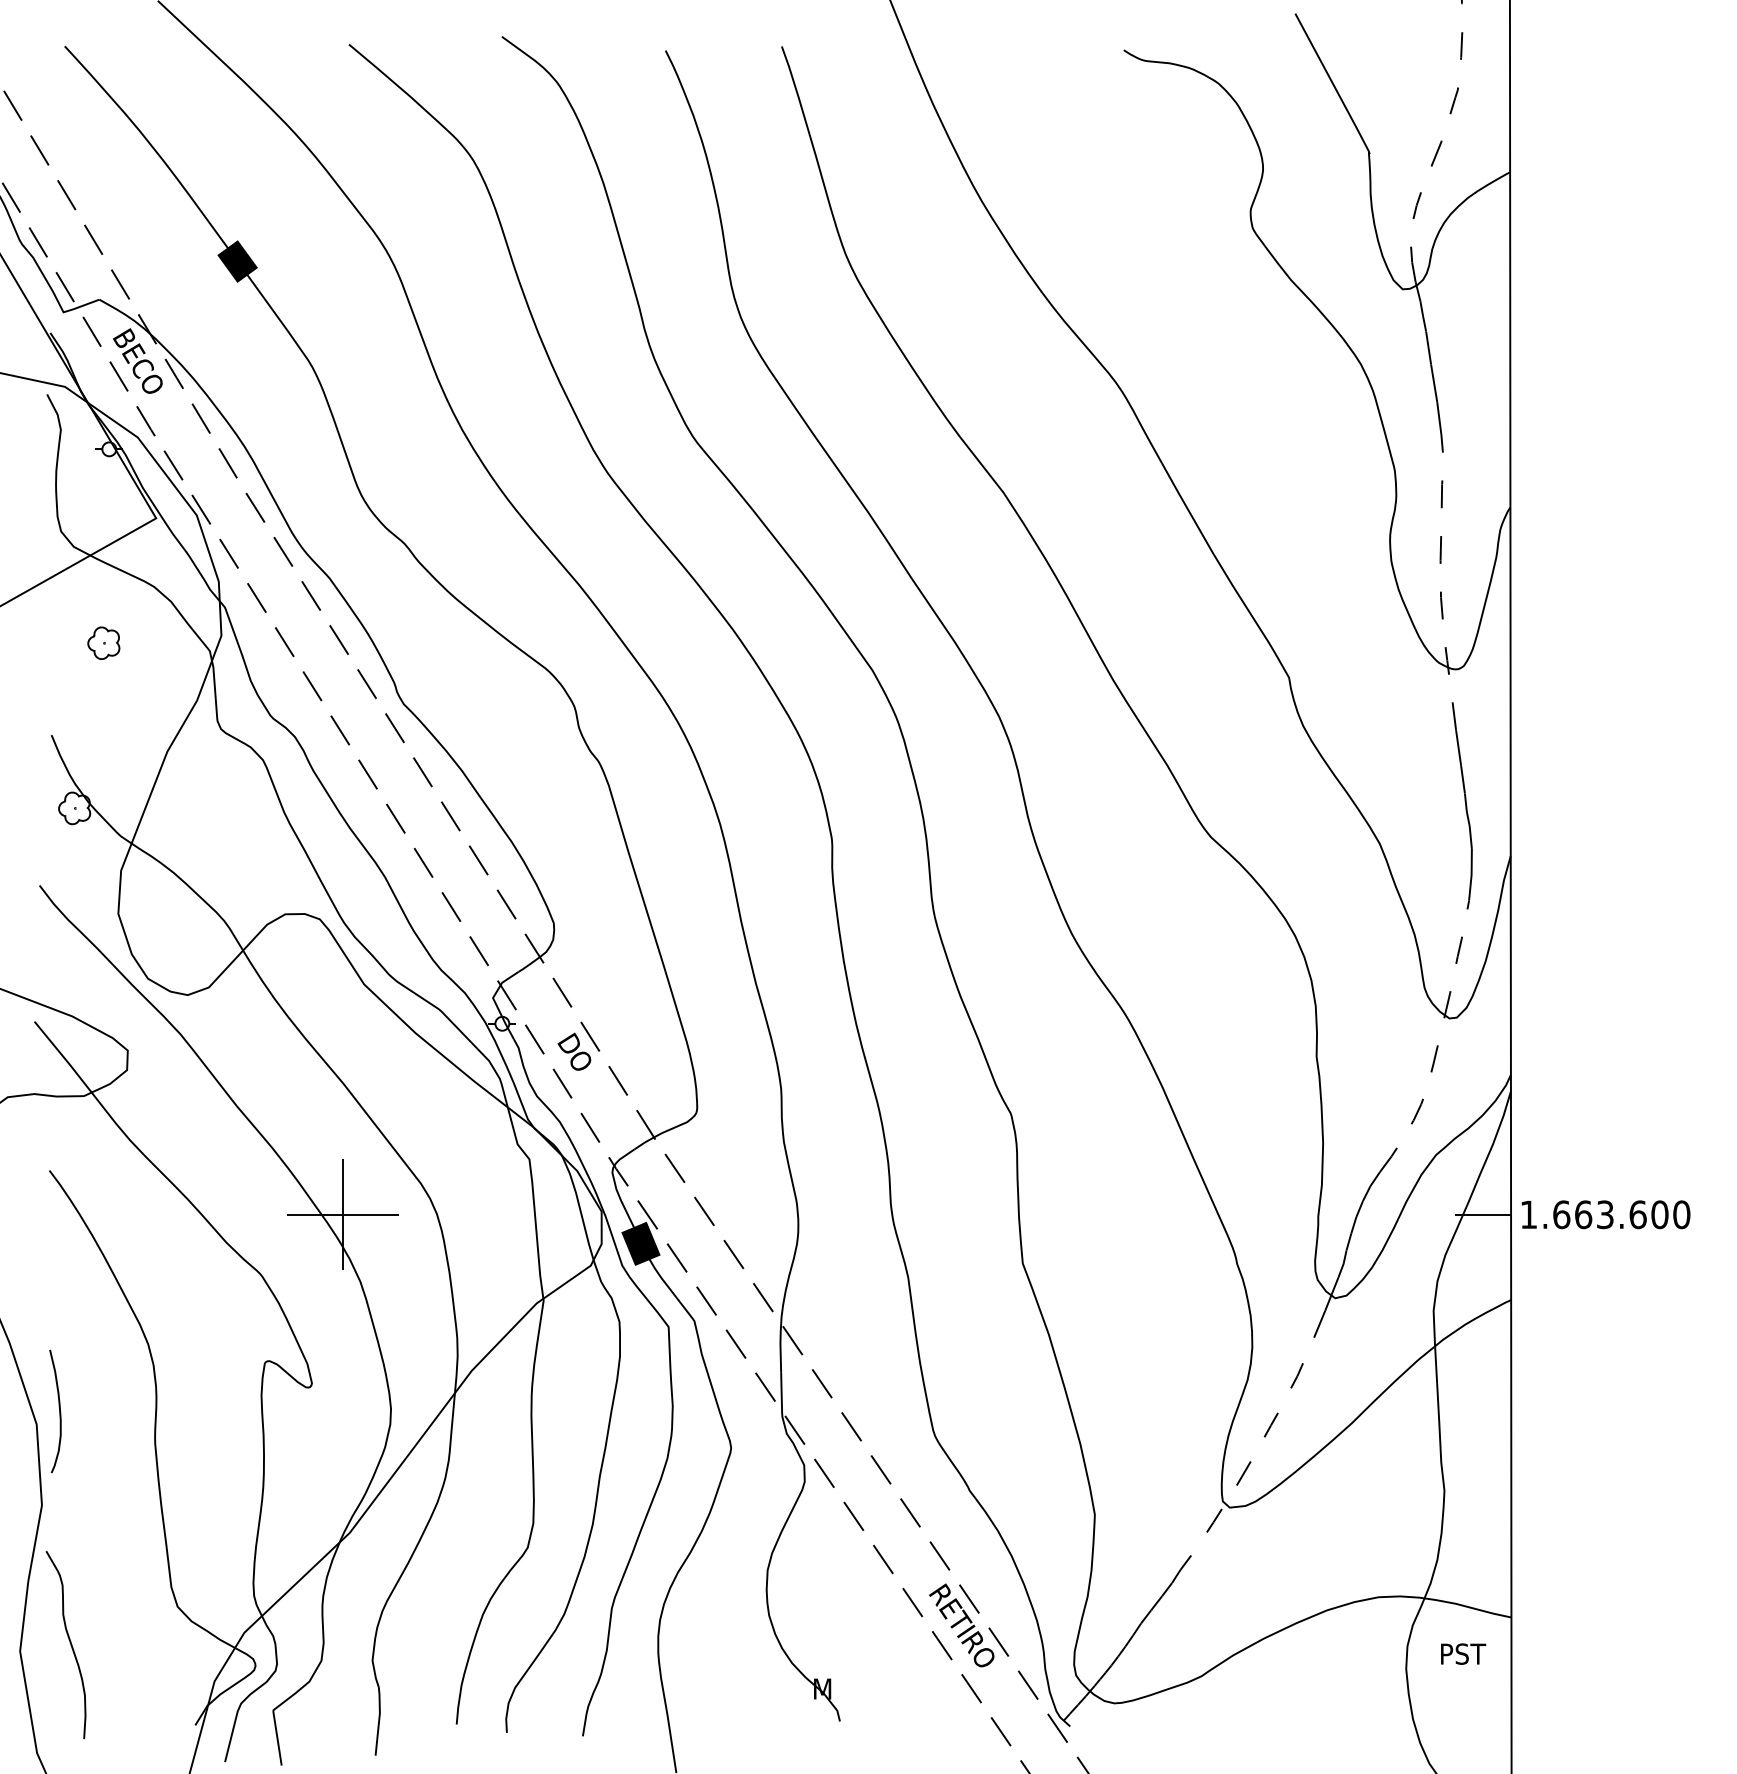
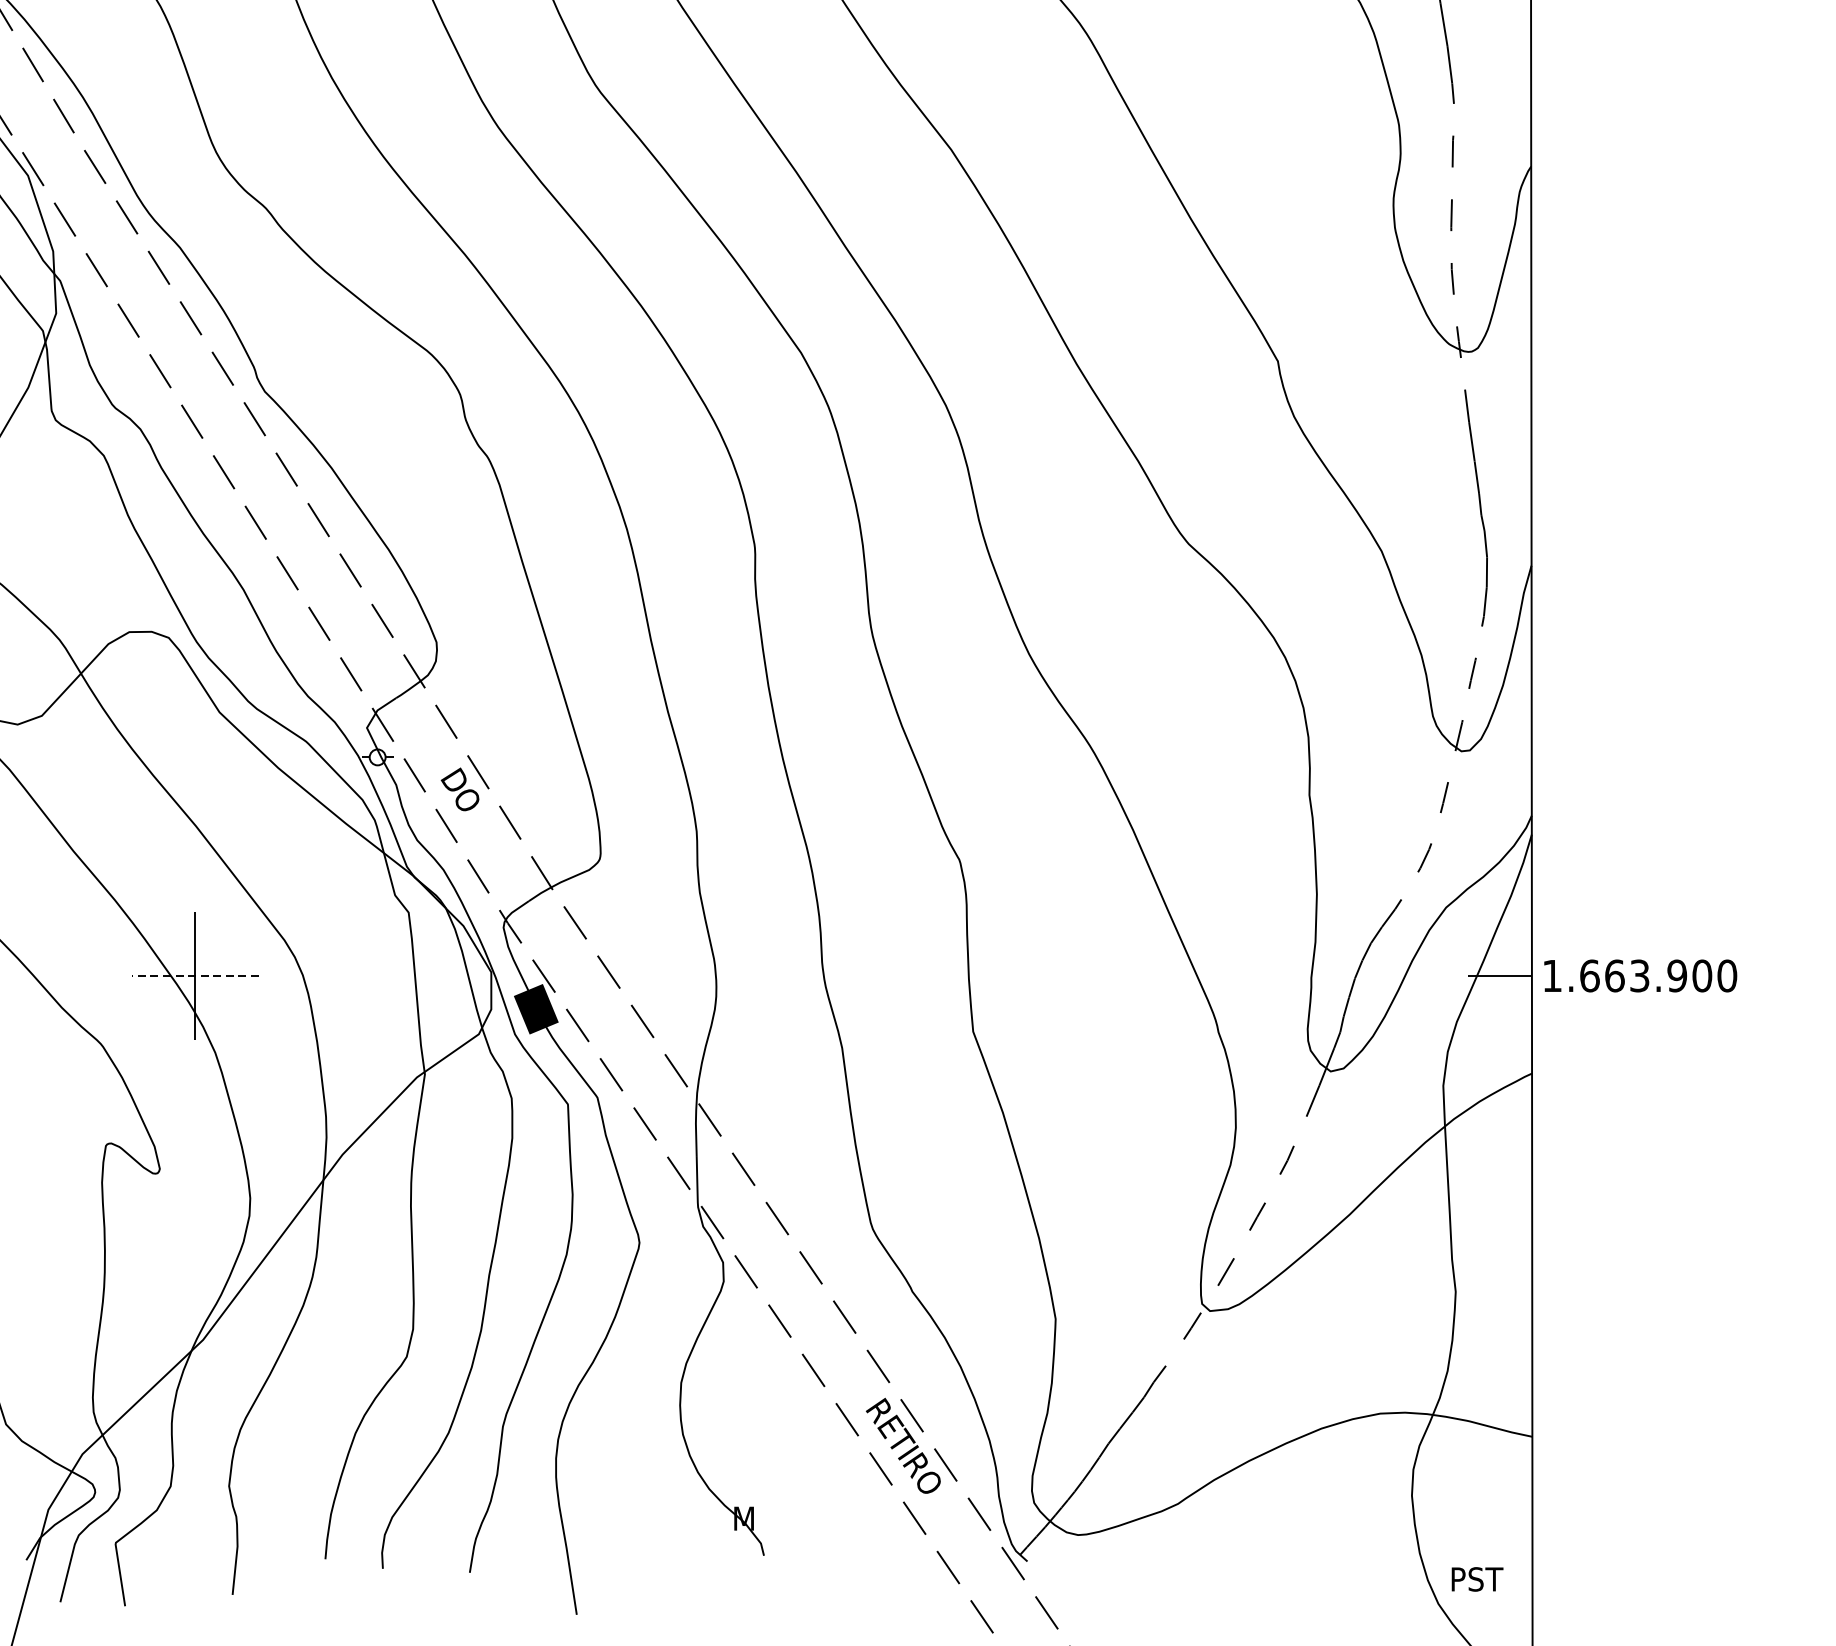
line: (343, 1214) -> (195, 975), solid -> dashed
text: (1637, 1214) -> (1676, 975), 1.663.600 -> 1.663.900
text: (1463, 1653) -> (1477, 1578), moved

